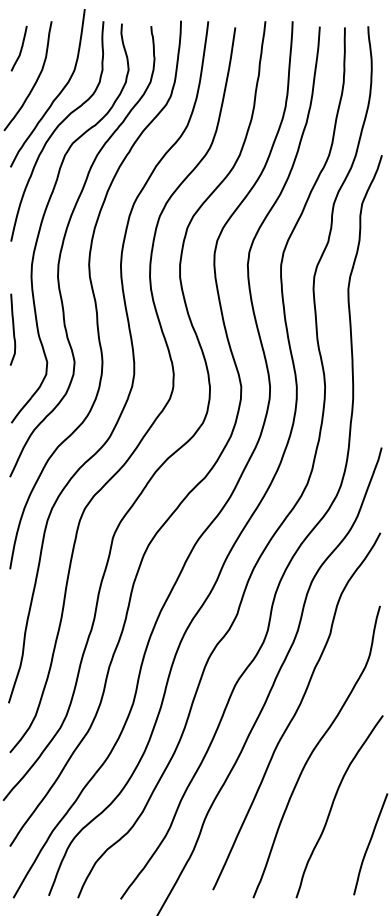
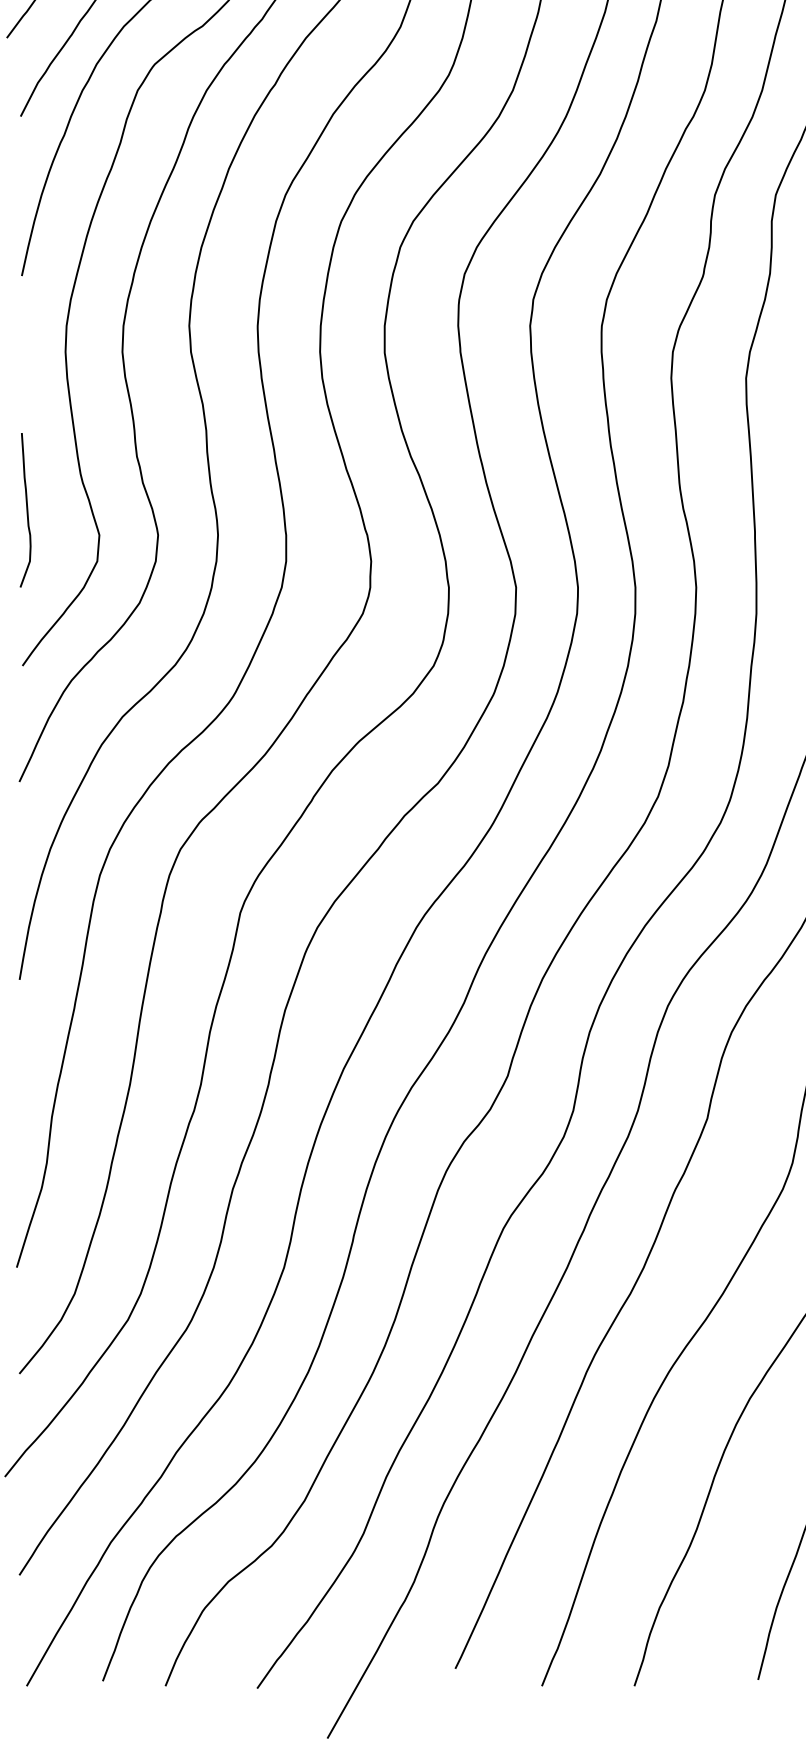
curve: (12, 329) -> (24, 509), moved

